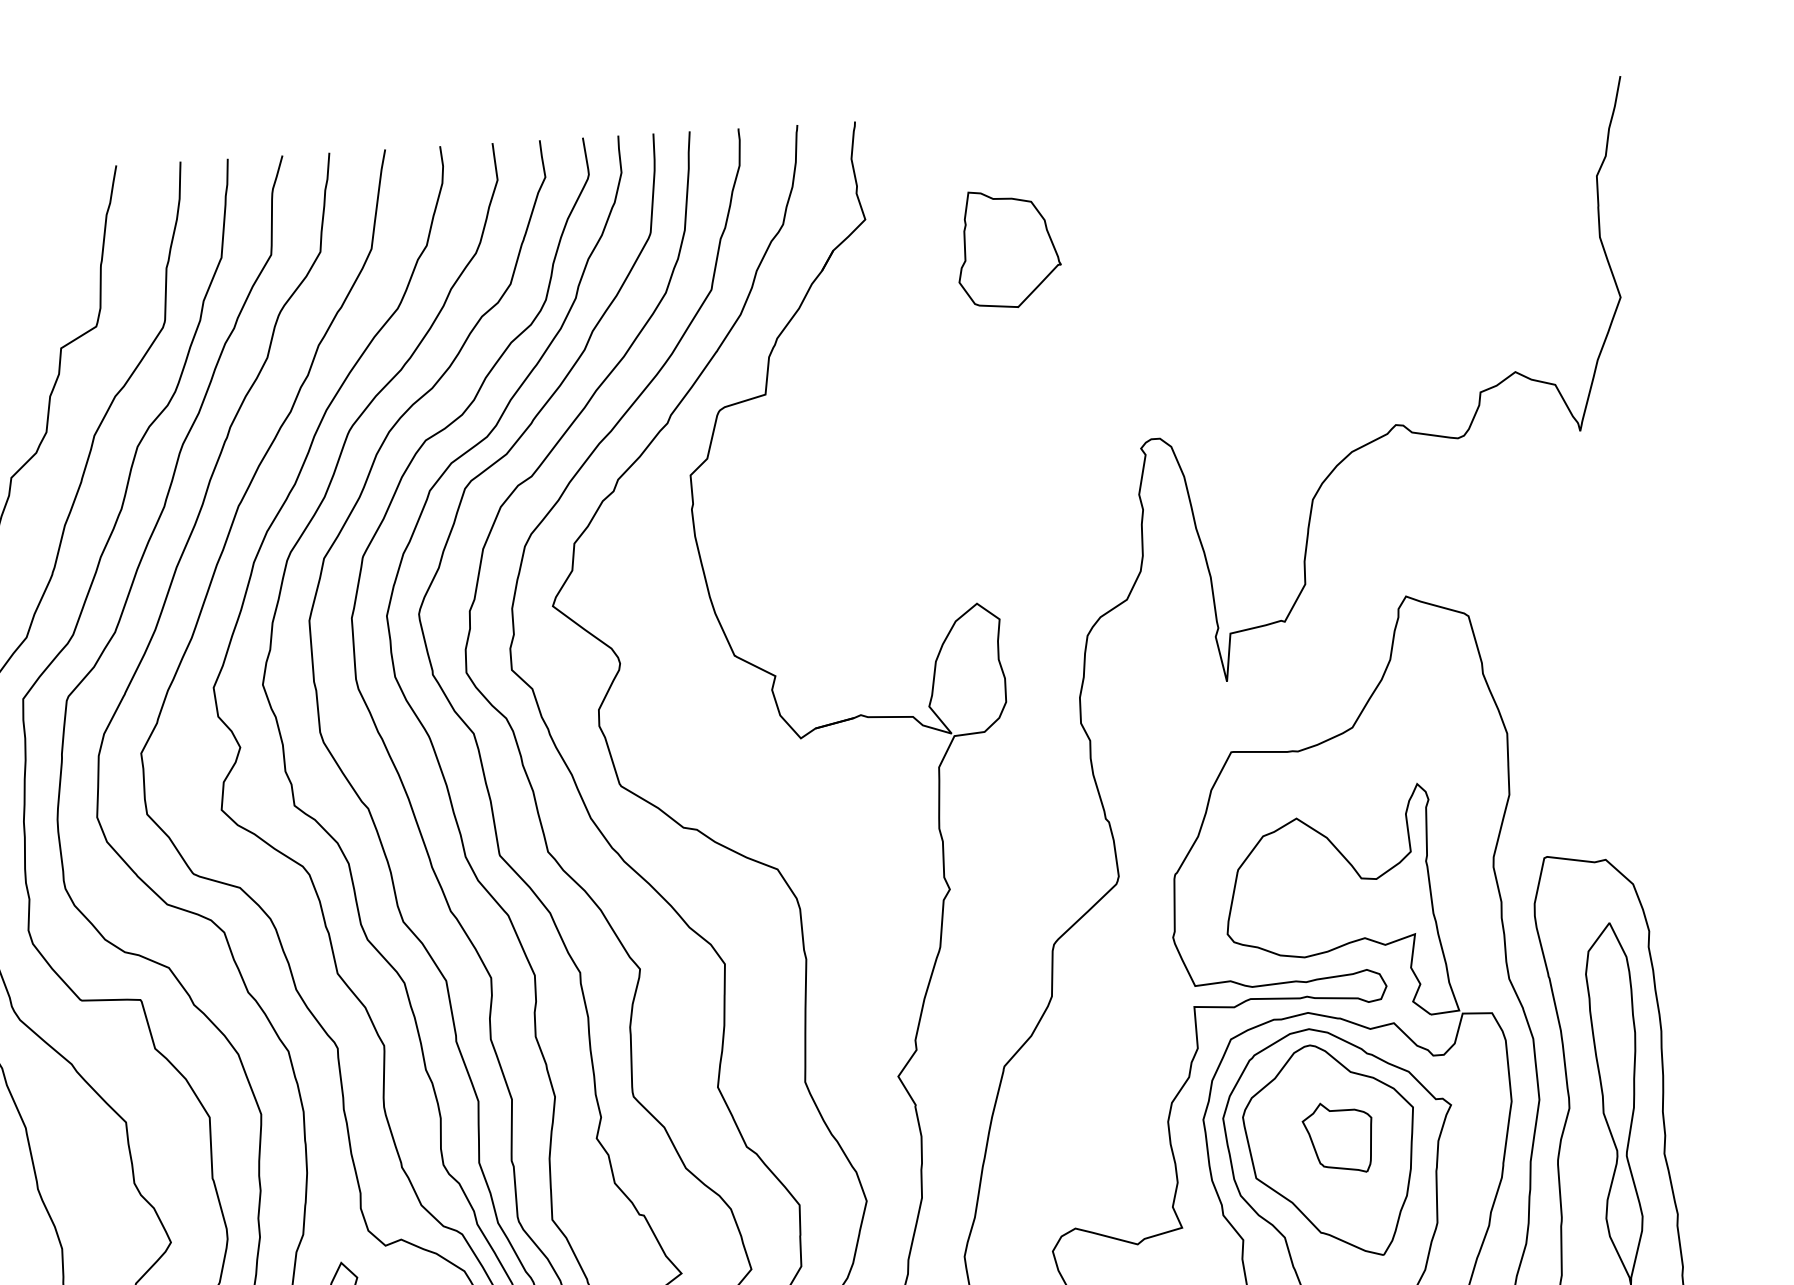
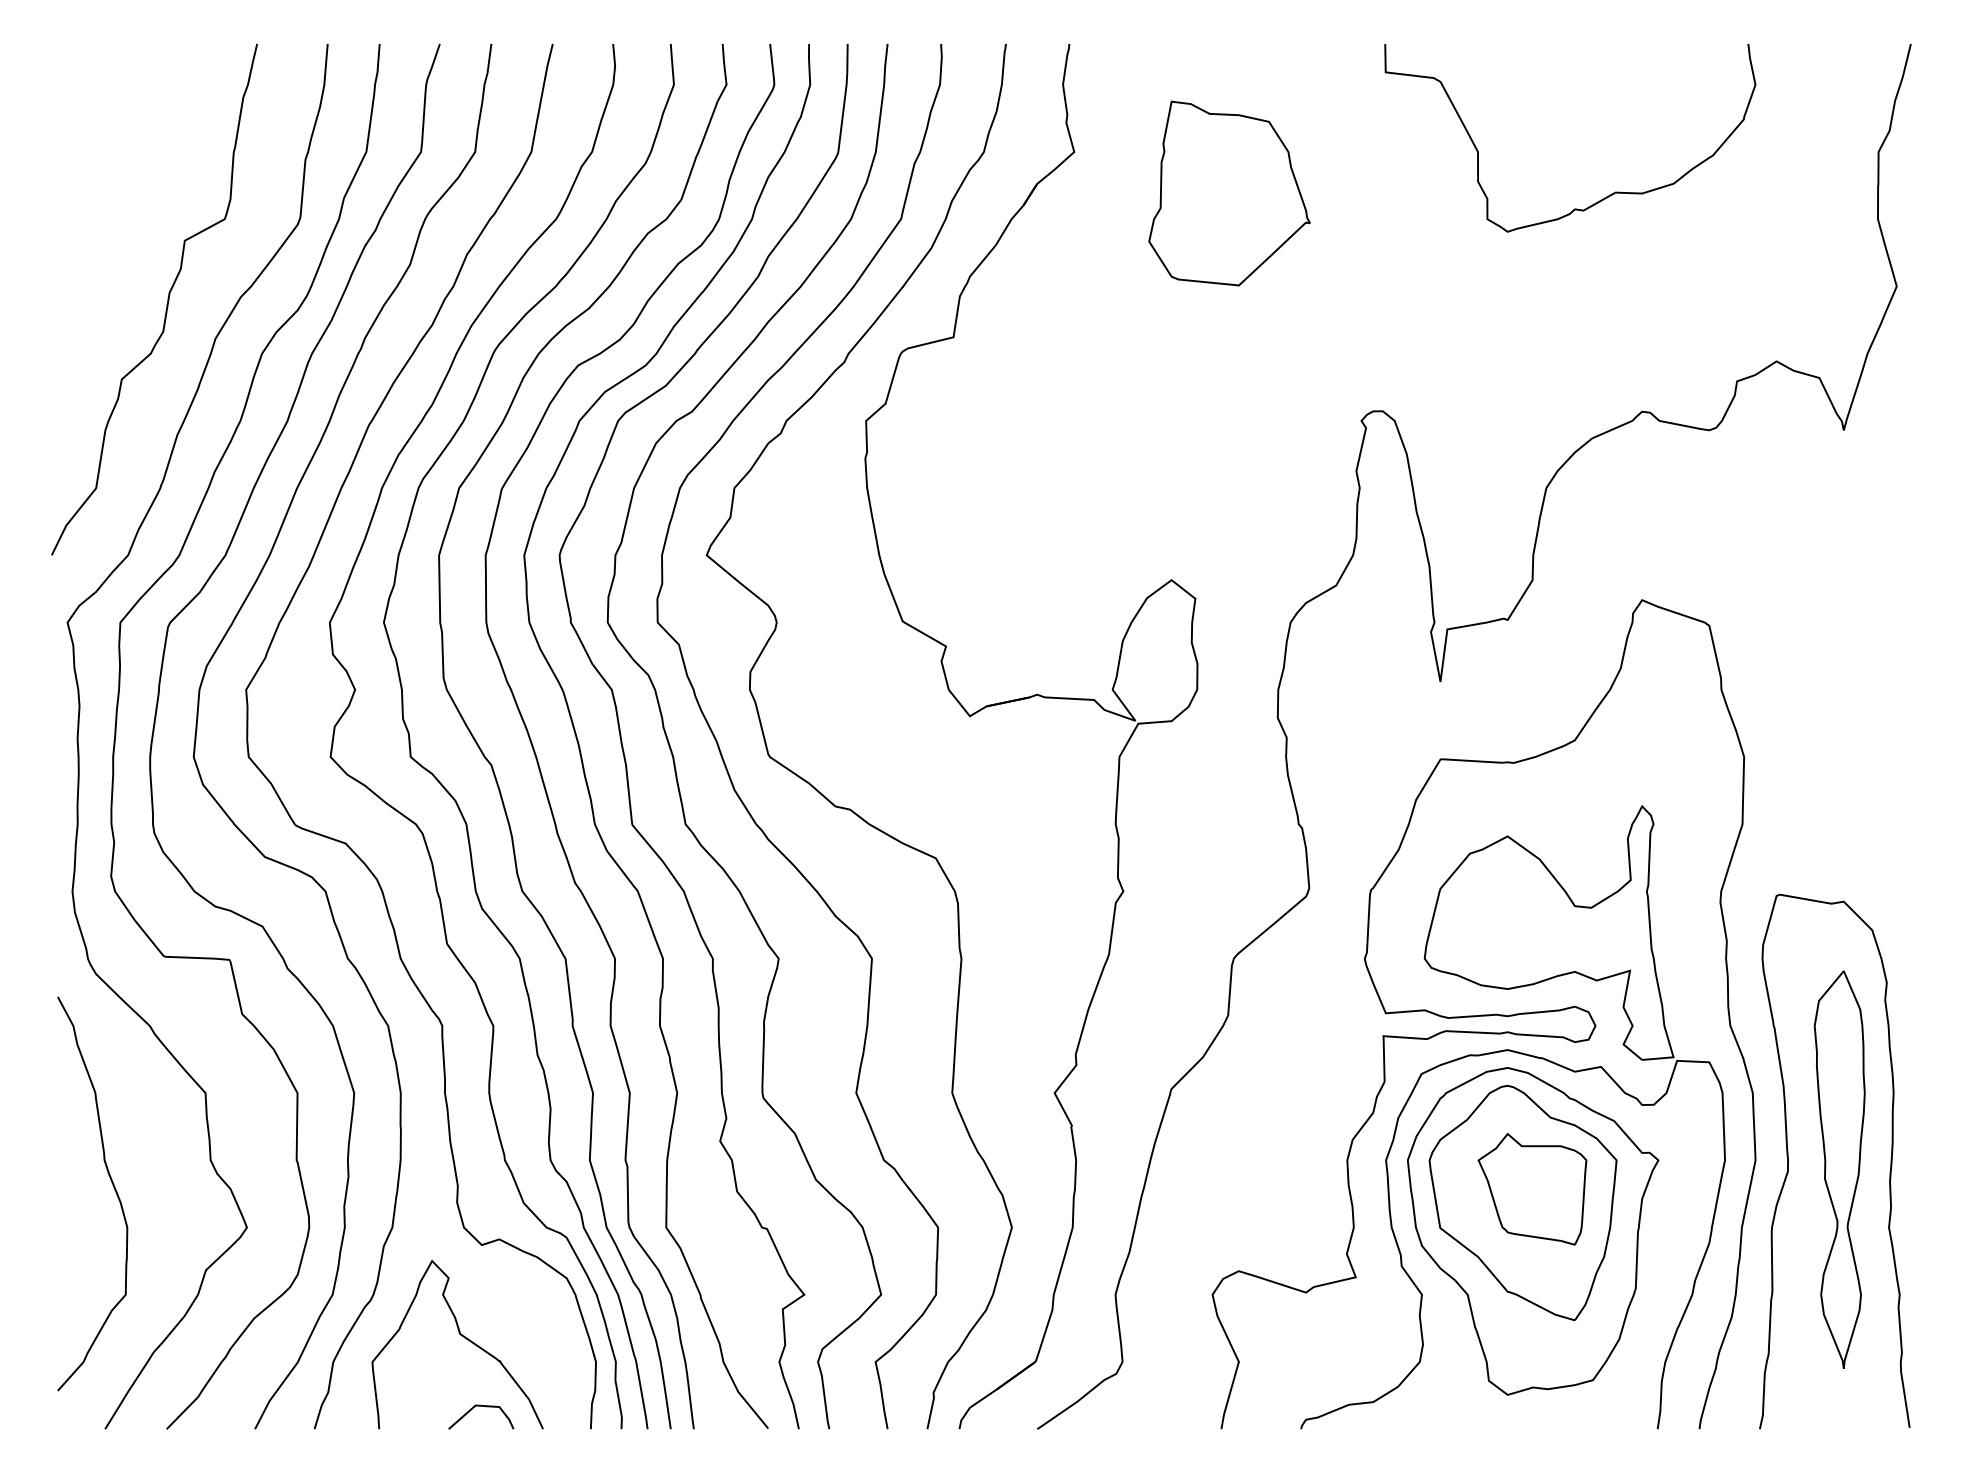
curve: (1348, 233) -> (1602, 198), added
part: (1008, 248) -> (1229, 193), size x1.43
part: (1338, 1137) -> (1532, 1188), size x1.43

